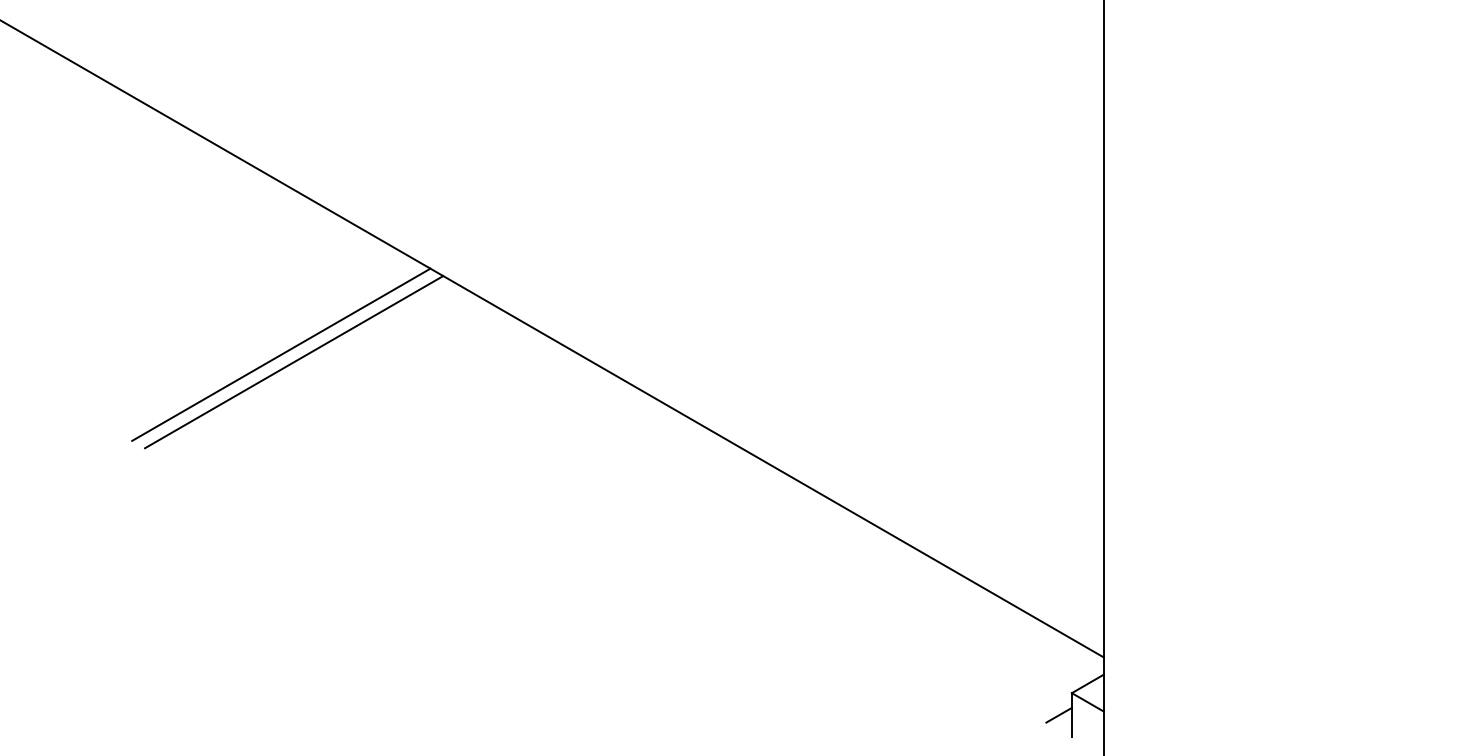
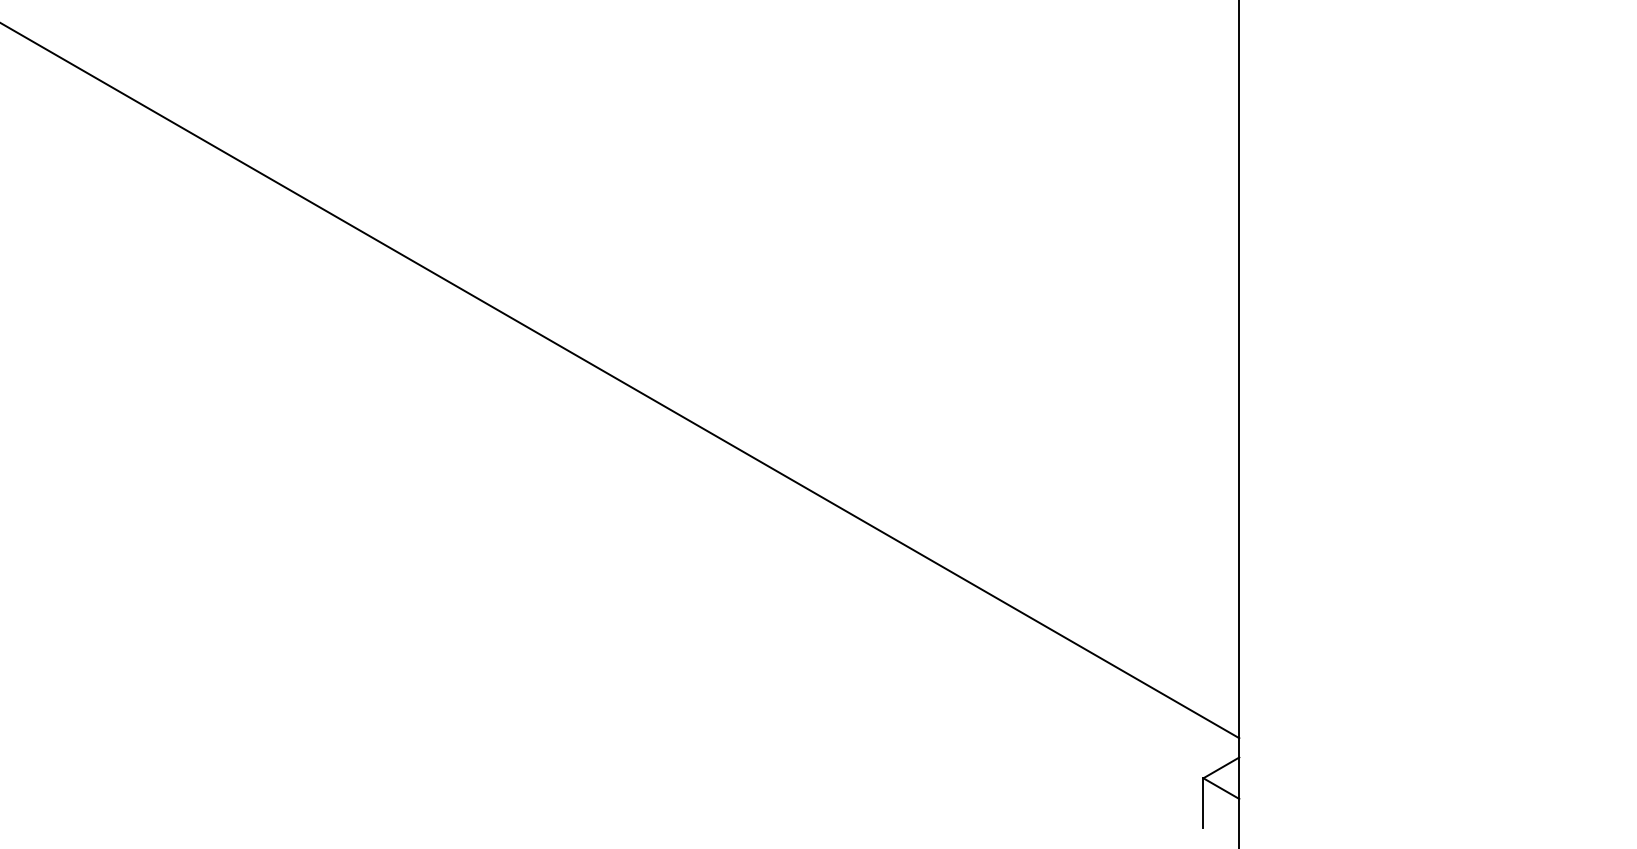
line: (280, 354) -> (315, 398), removed
line: (293, 361) -> (329, 406), removed
line: (1058, 714) -> (1188, 802), removed

